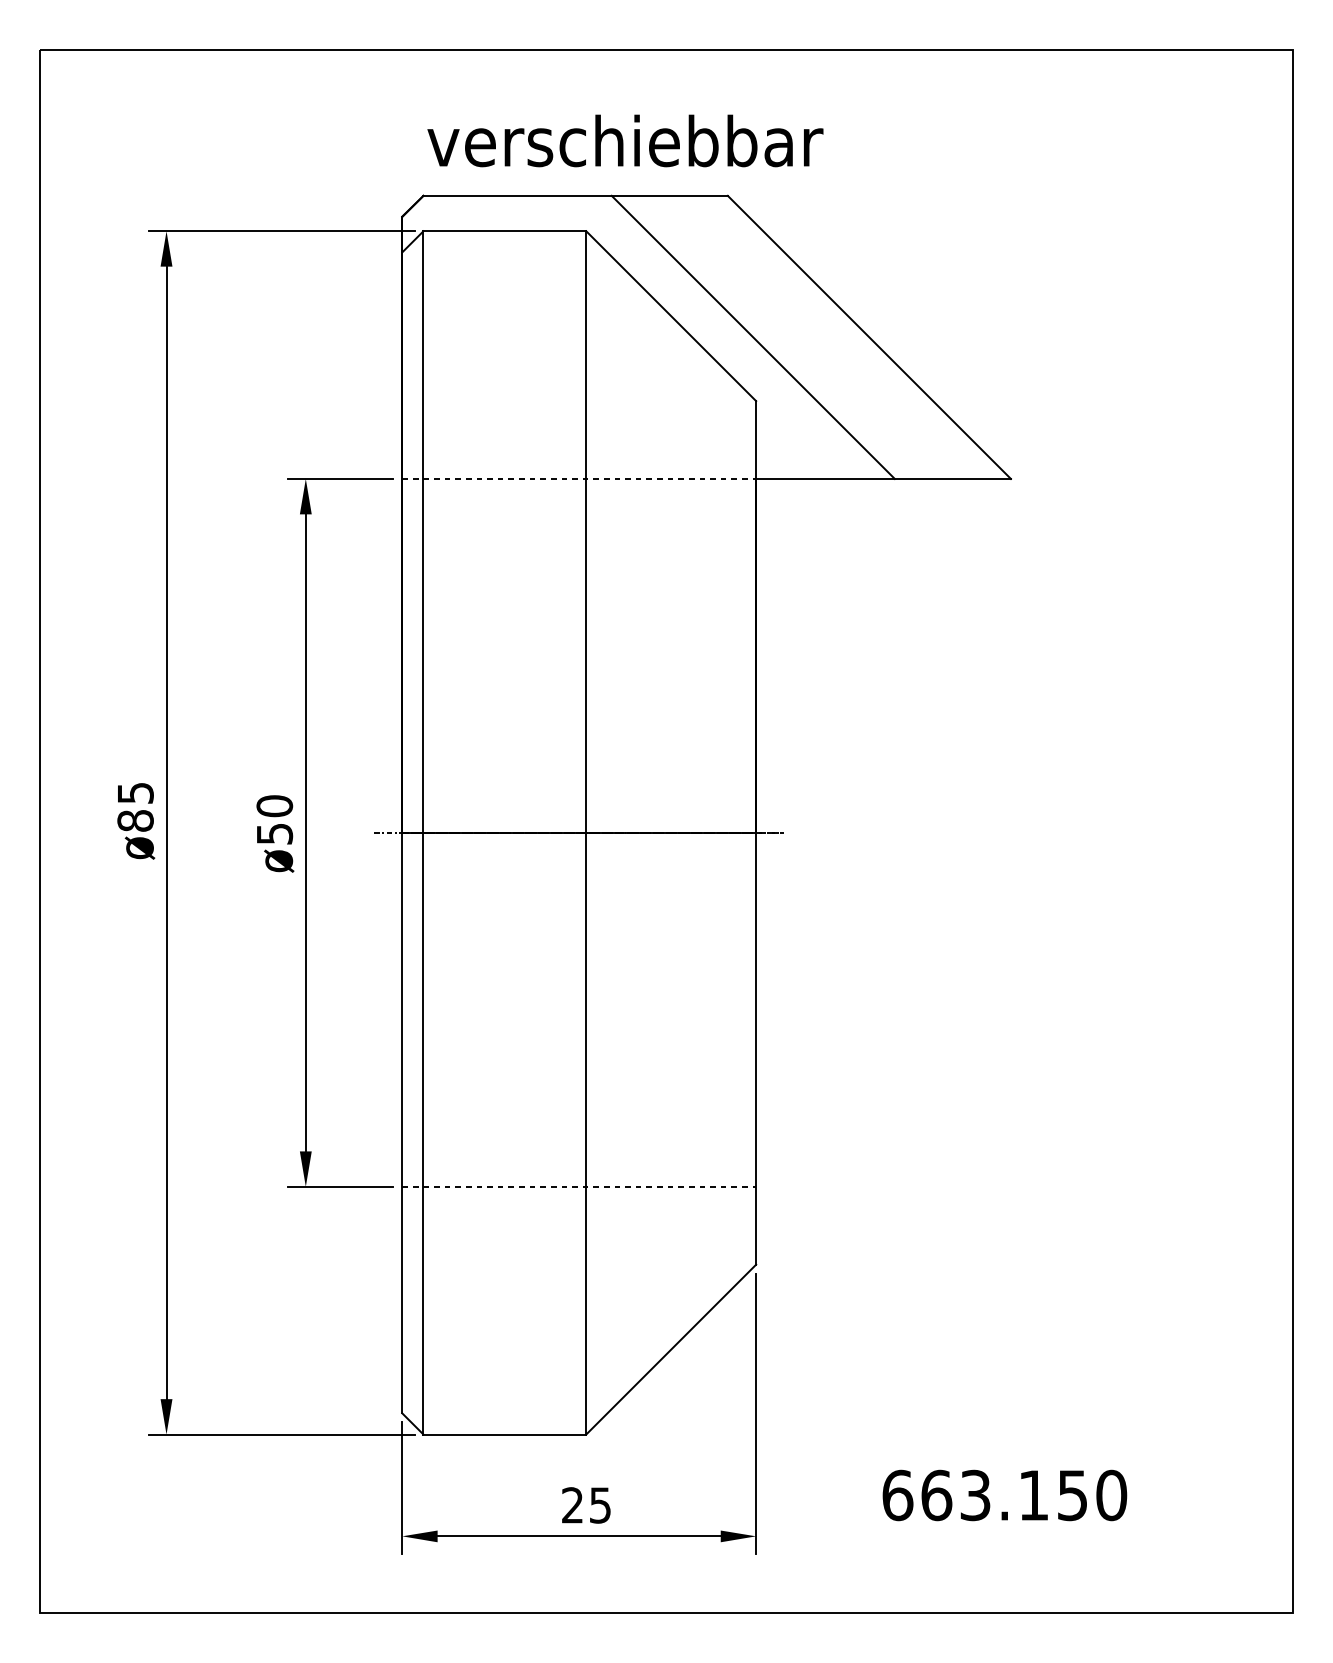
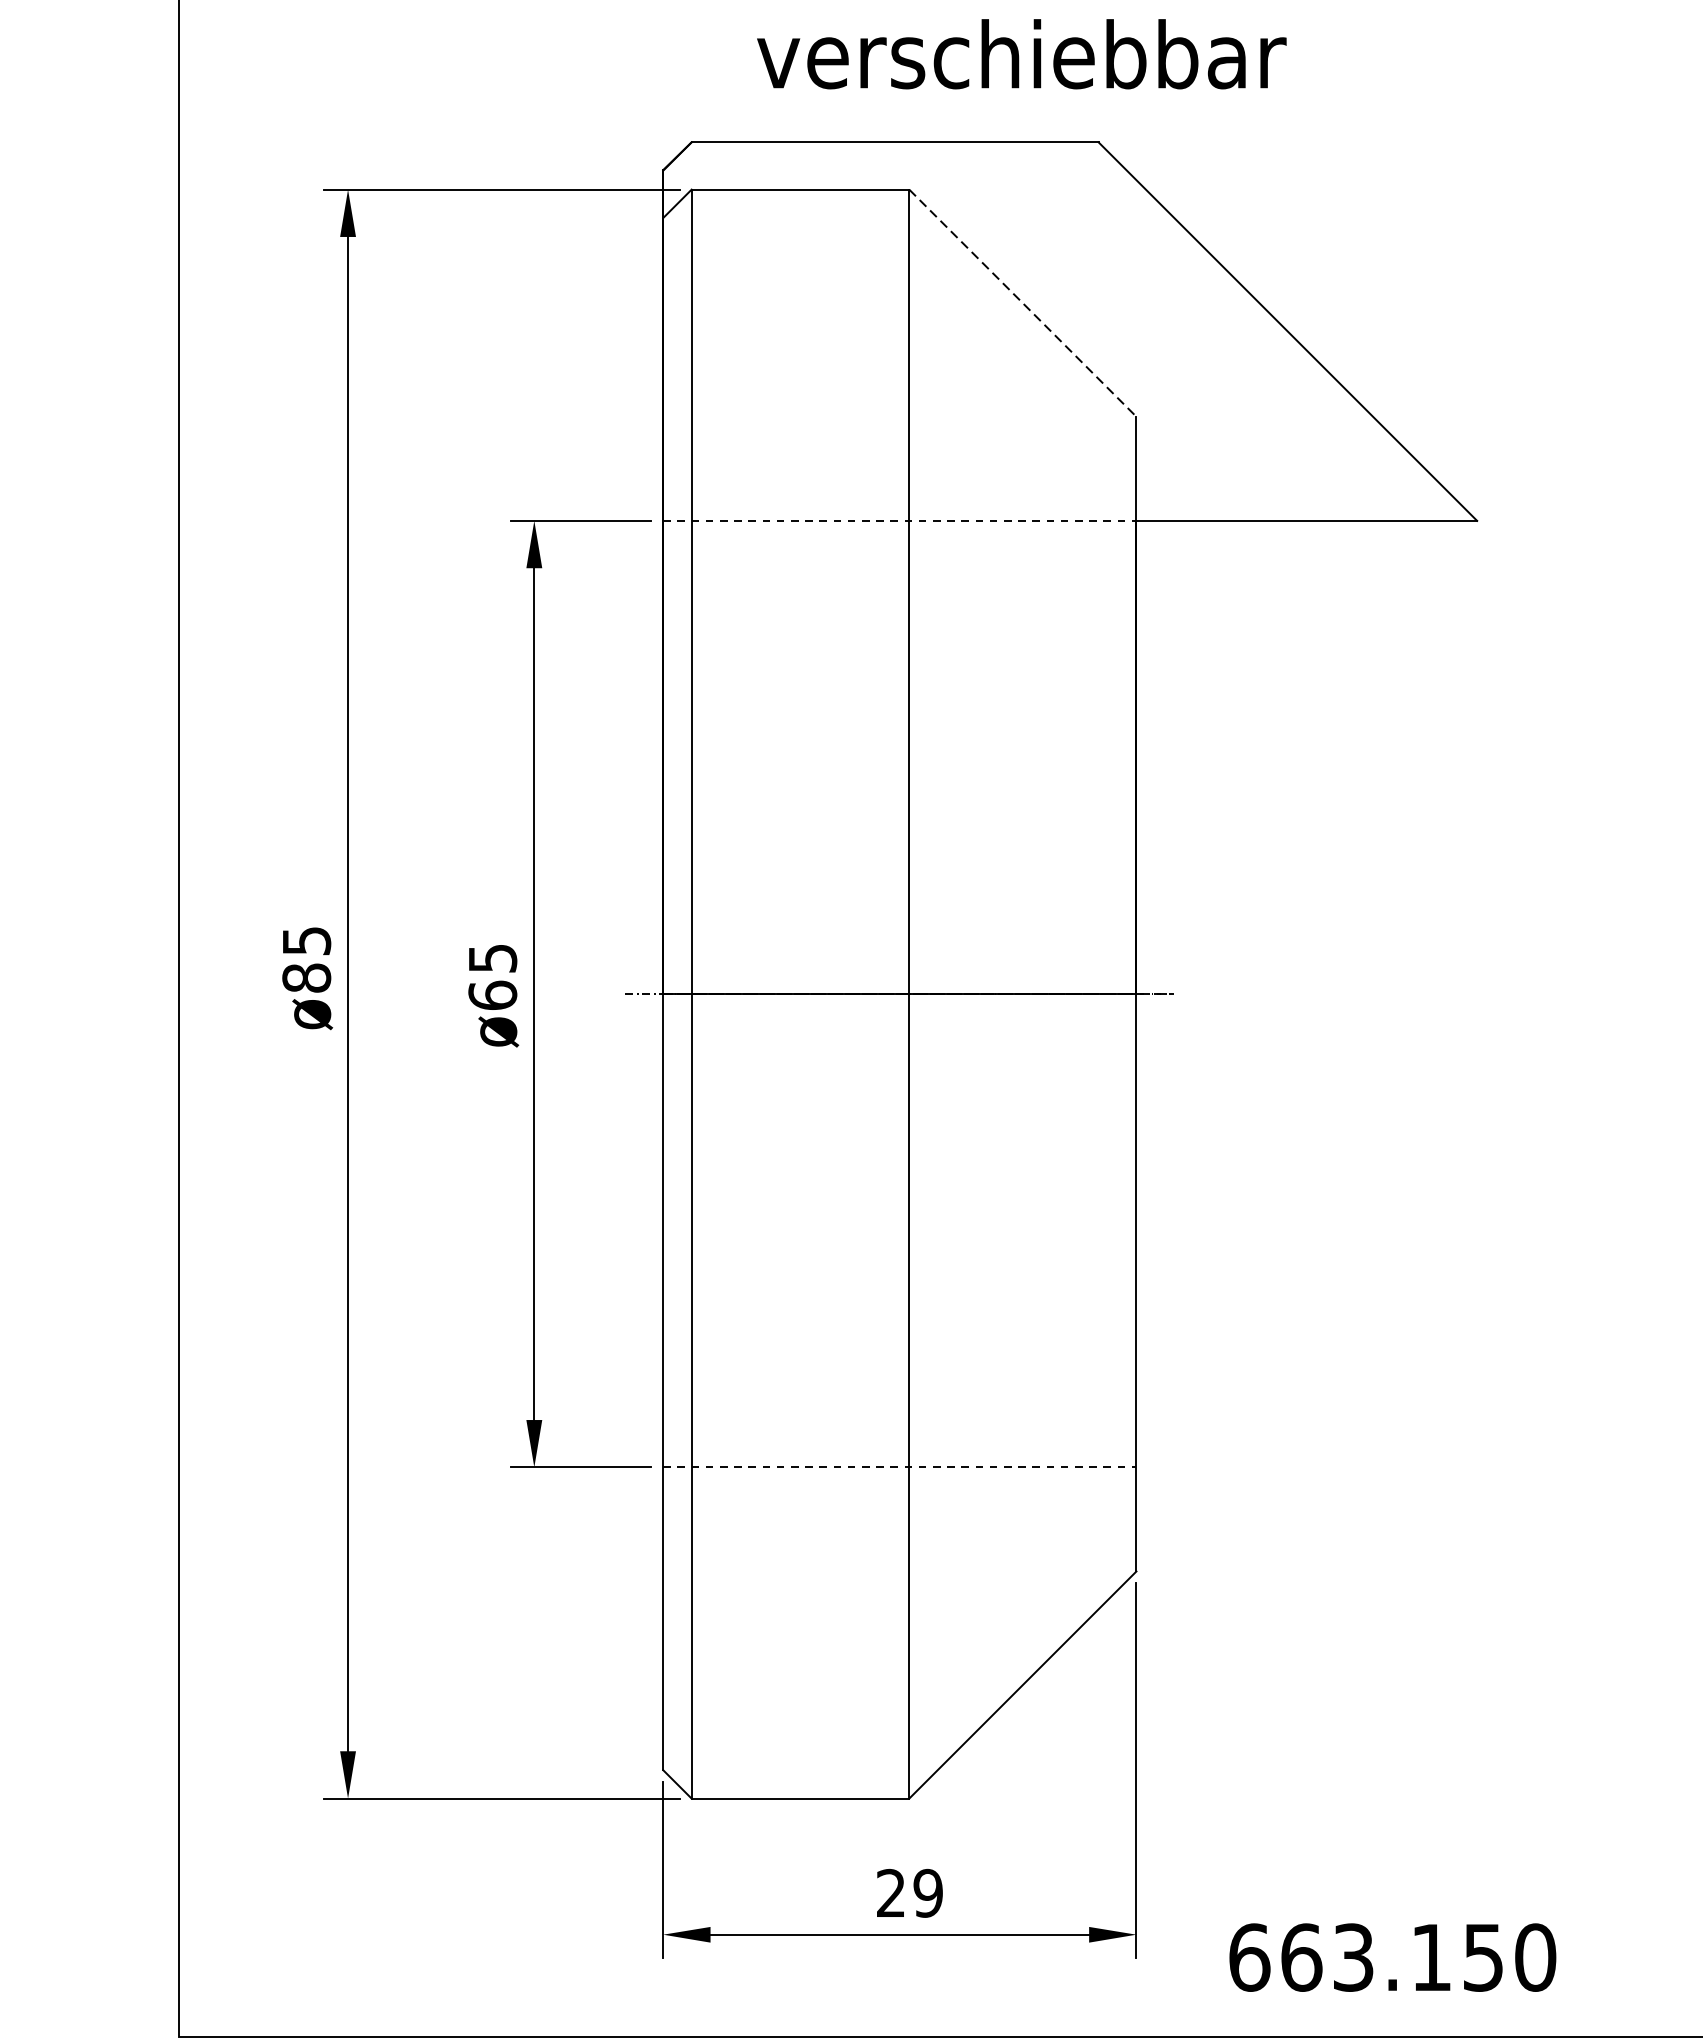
text: (625, 140) -> (1021, 53), moved
line: (671, 316) -> (1023, 303), solid -> dashed
line: (752, 336) -> (1131, 330), removed
text: (274, 819) -> (492, 976), ø50 -> ø65
text: (1004, 1495) -> (1392, 1957), moved
text: (600, 1505) -> (928, 1893), 25 -> 29

